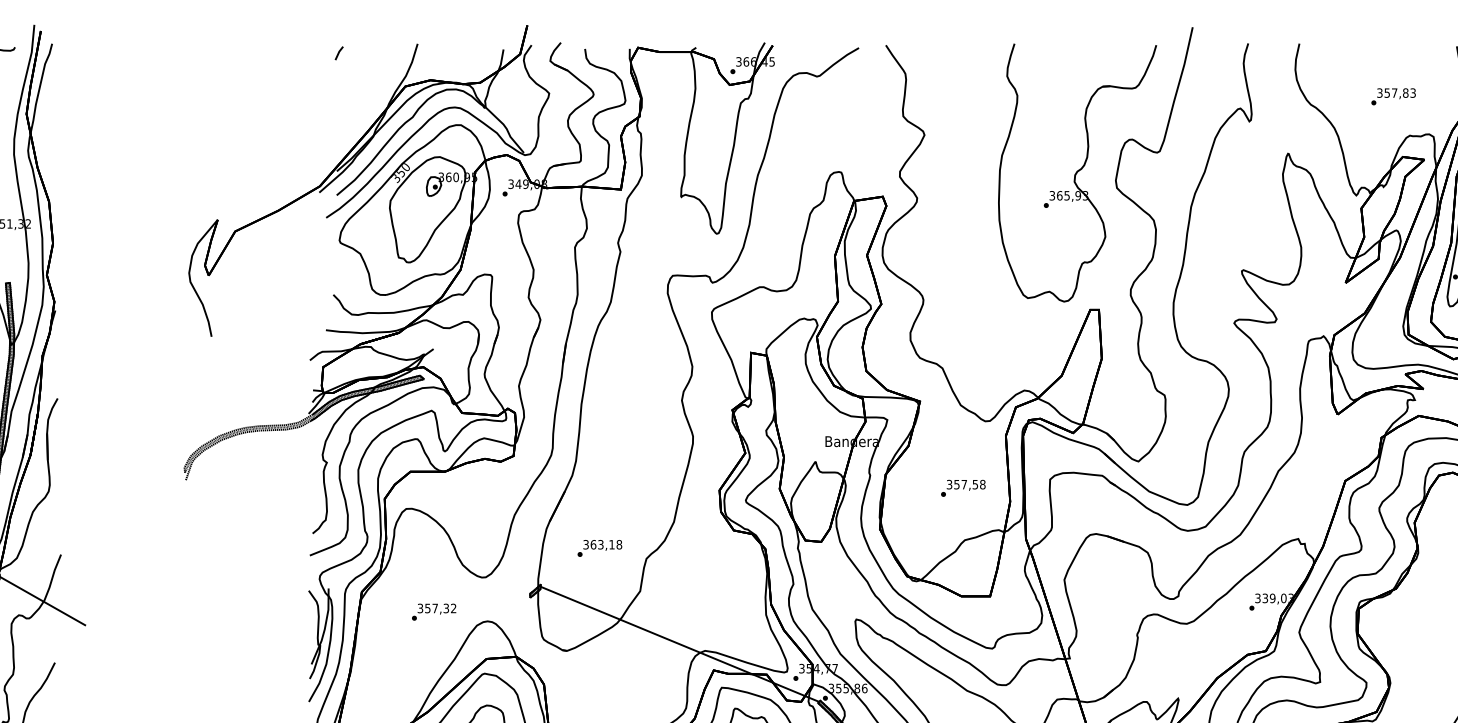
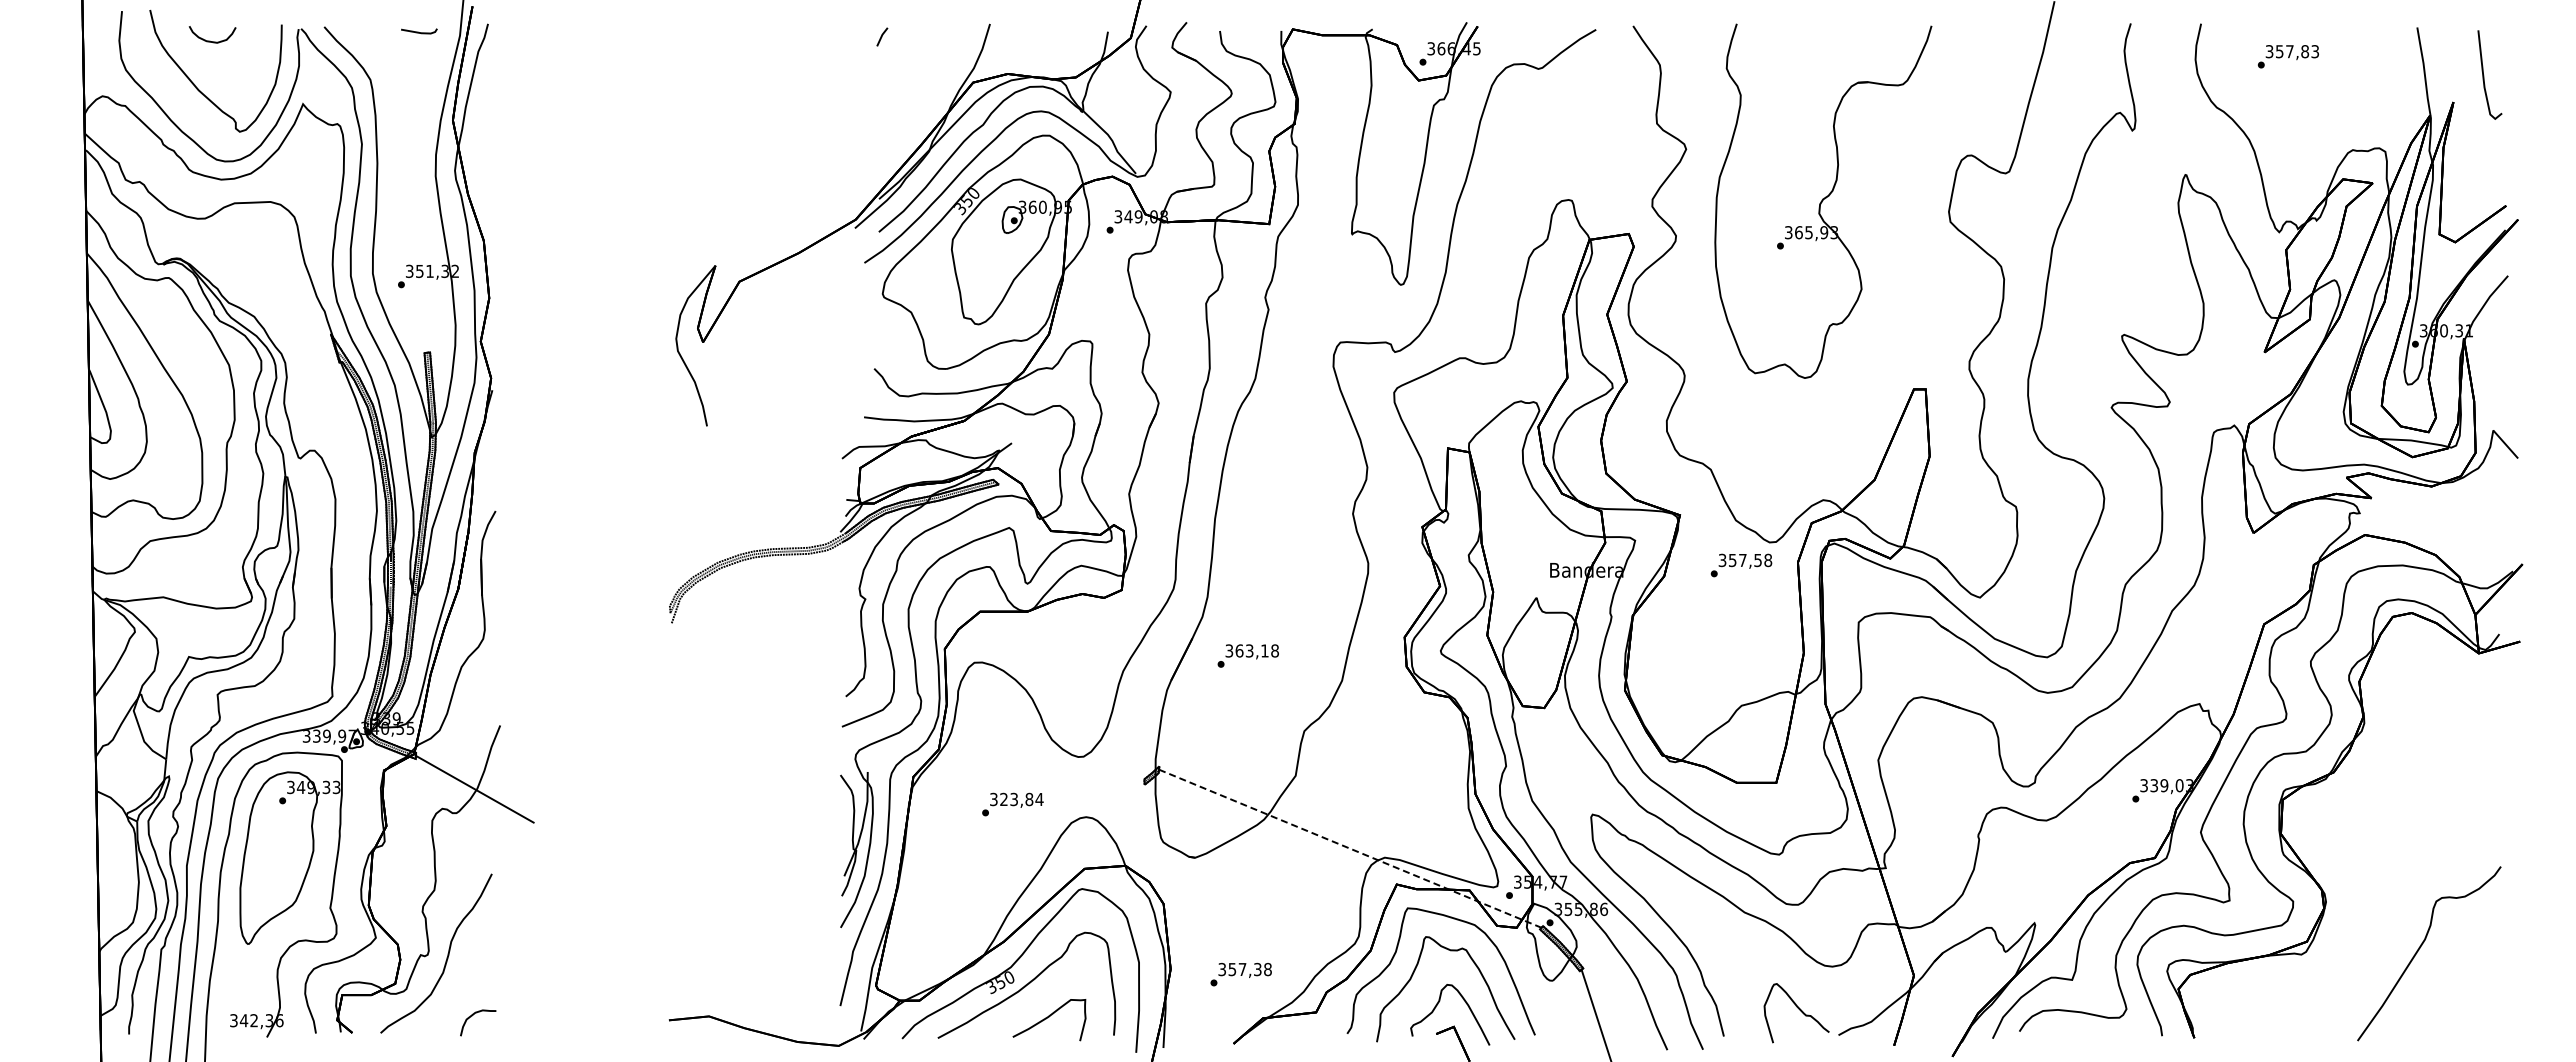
text: (1393, 96) -> (2288, 56), moved
part: (1077, 172) -> (1823, 200), moved
text: (963, 488) -> (1741, 565), moved
text: (599, 548) -> (1247, 655), moved
text: (440, 608) -> (1021, 799), 357,32 -> 323,84
line: (680, 644) -> (1350, 848), solid -> dashed

